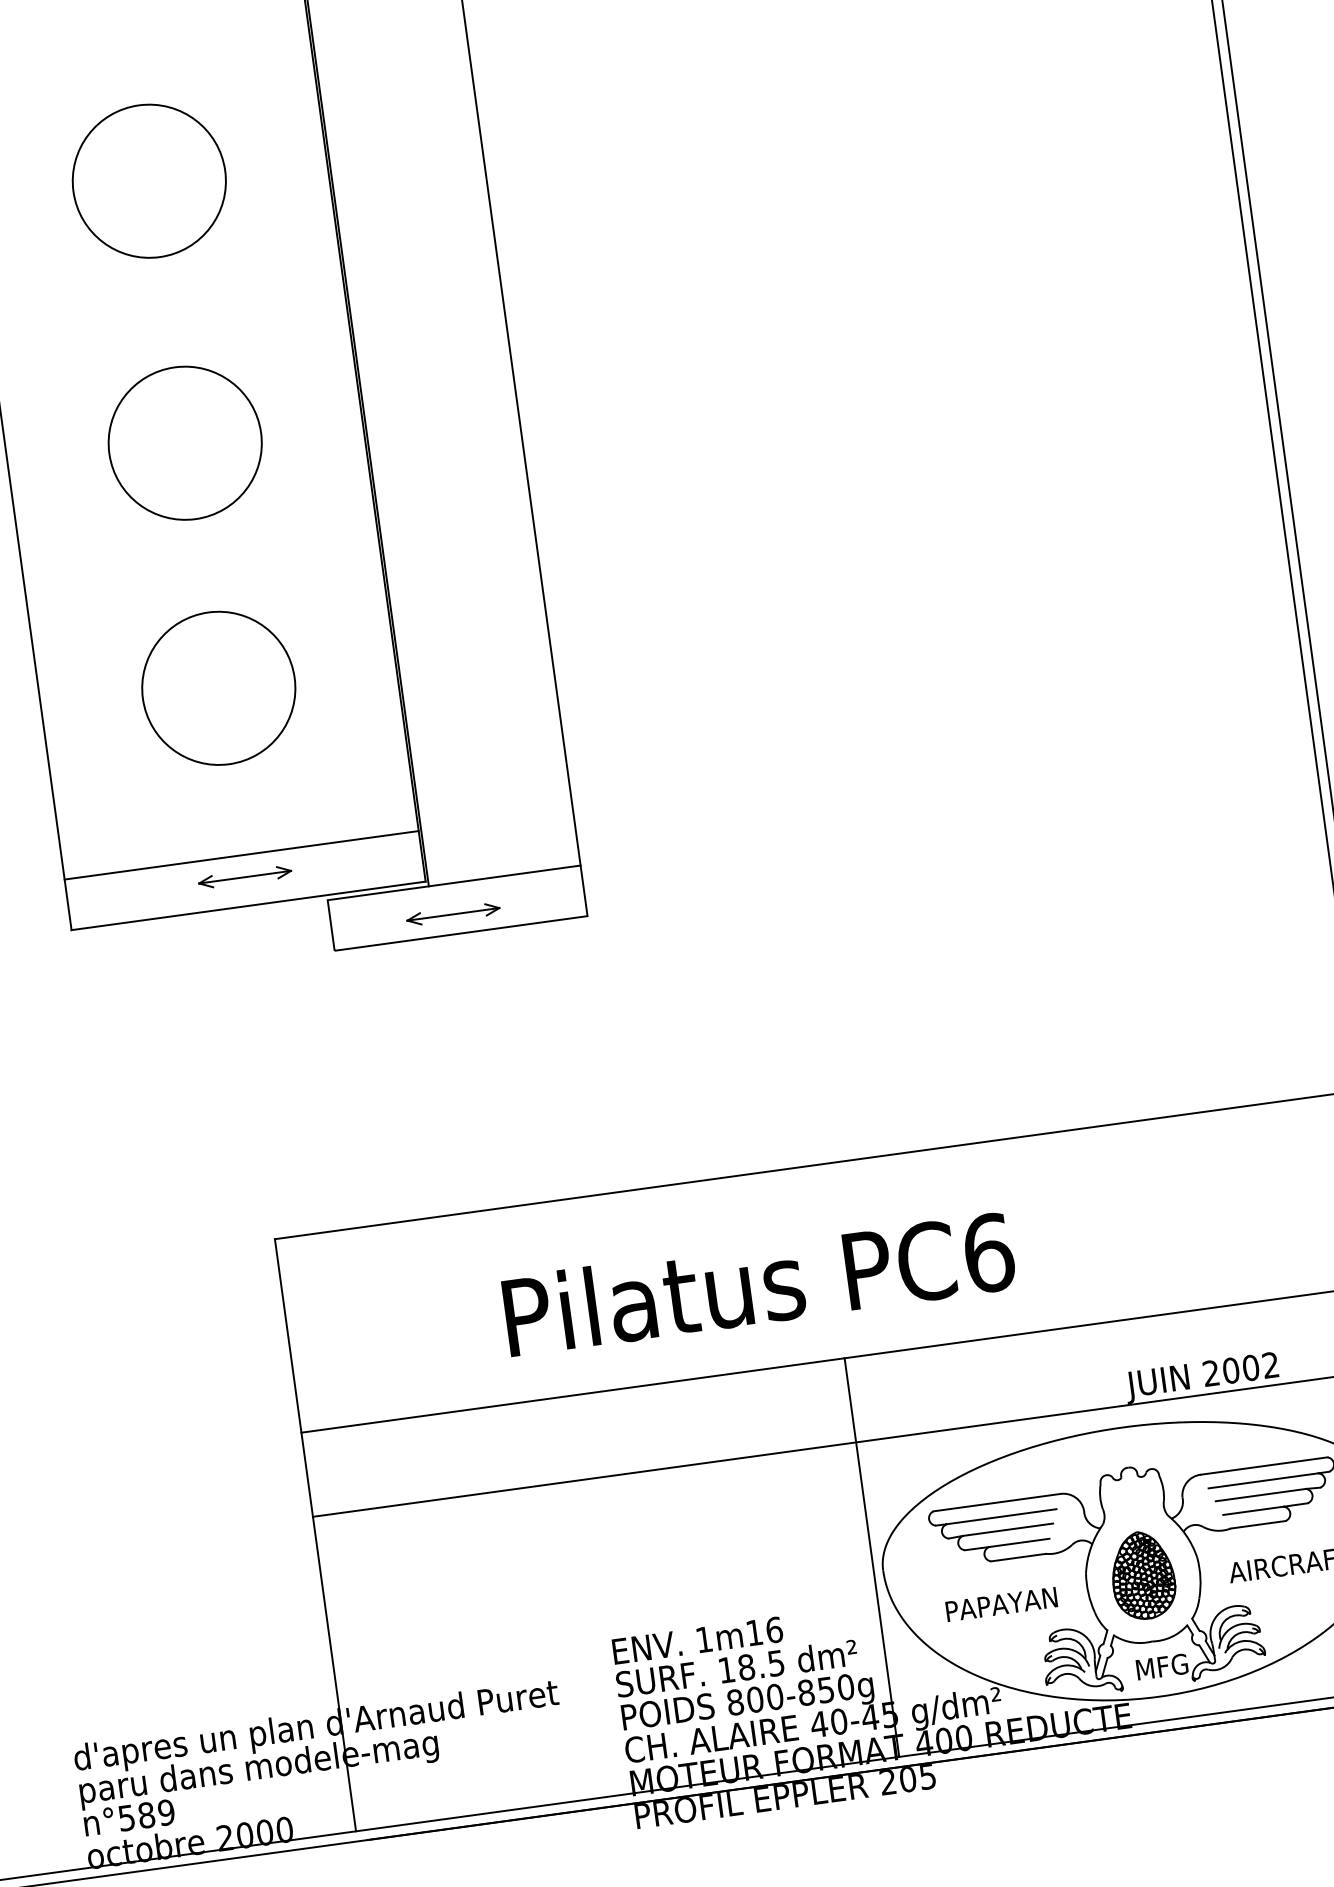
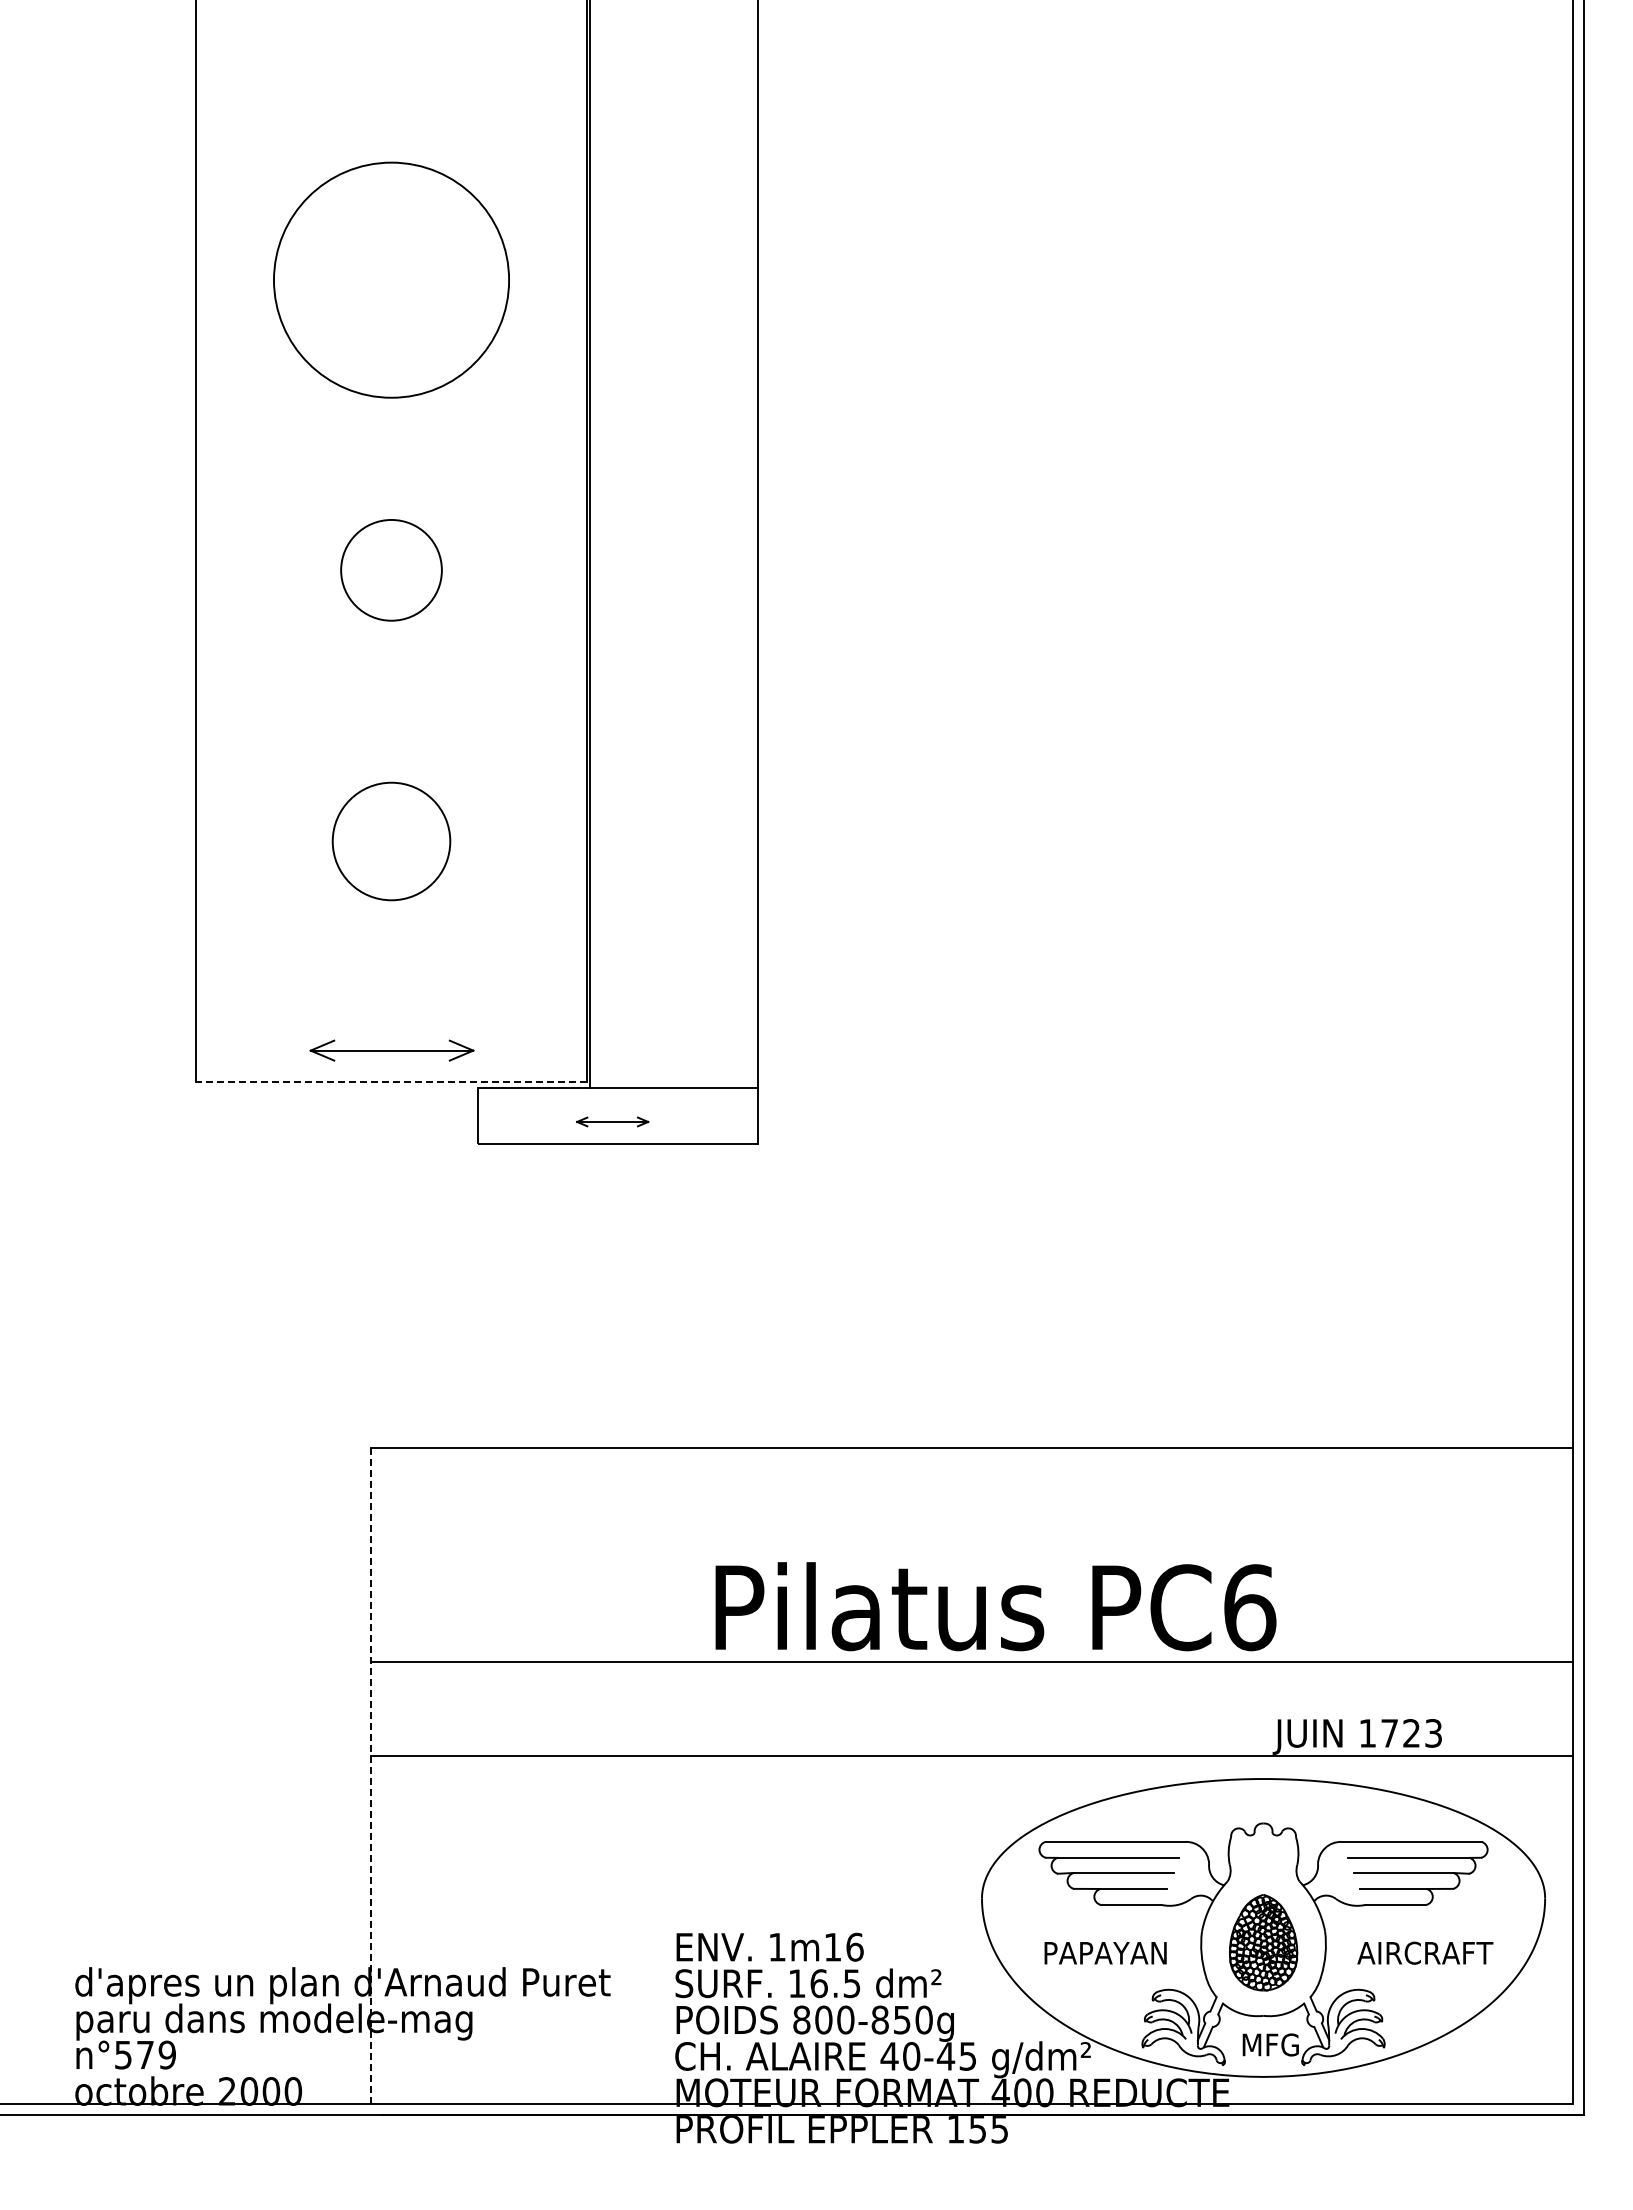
circle: (149, 181) -> (391, 280), size x1.4
circle: (185, 443) -> (391, 570), size x0.6
circle: (218, 688) -> (391, 841), size x0.7
line: (241, 855) -> (391, 1026), removed
part: (244, 877) -> (391, 1050), size x1.6
line: (248, 906) -> (391, 1082), solid -> dashed
part: (453, 913) -> (612, 1121), size x0.7
text: (758, 1283) -> (995, 1606), moved
text: (1240, 1369) -> (1400, 1733), 2002 -> 1723
line: (315, 1534) -> (370, 1775), solid -> dashed
line: (871, 1557) -> (971, 1882), removed
text: (745, 1667) -> (818, 1983), 18.5 -> 16.5
text: (897, 1780) -> (966, 2129), 205 -> 155
text: (146, 1814) -> (145, 2054), n°589 -> n°579

